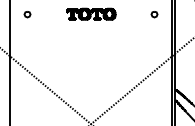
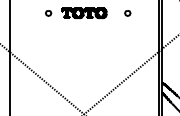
part: (27, 14) -> (48, 13), moved
part: (154, 14) -> (127, 13), moved

